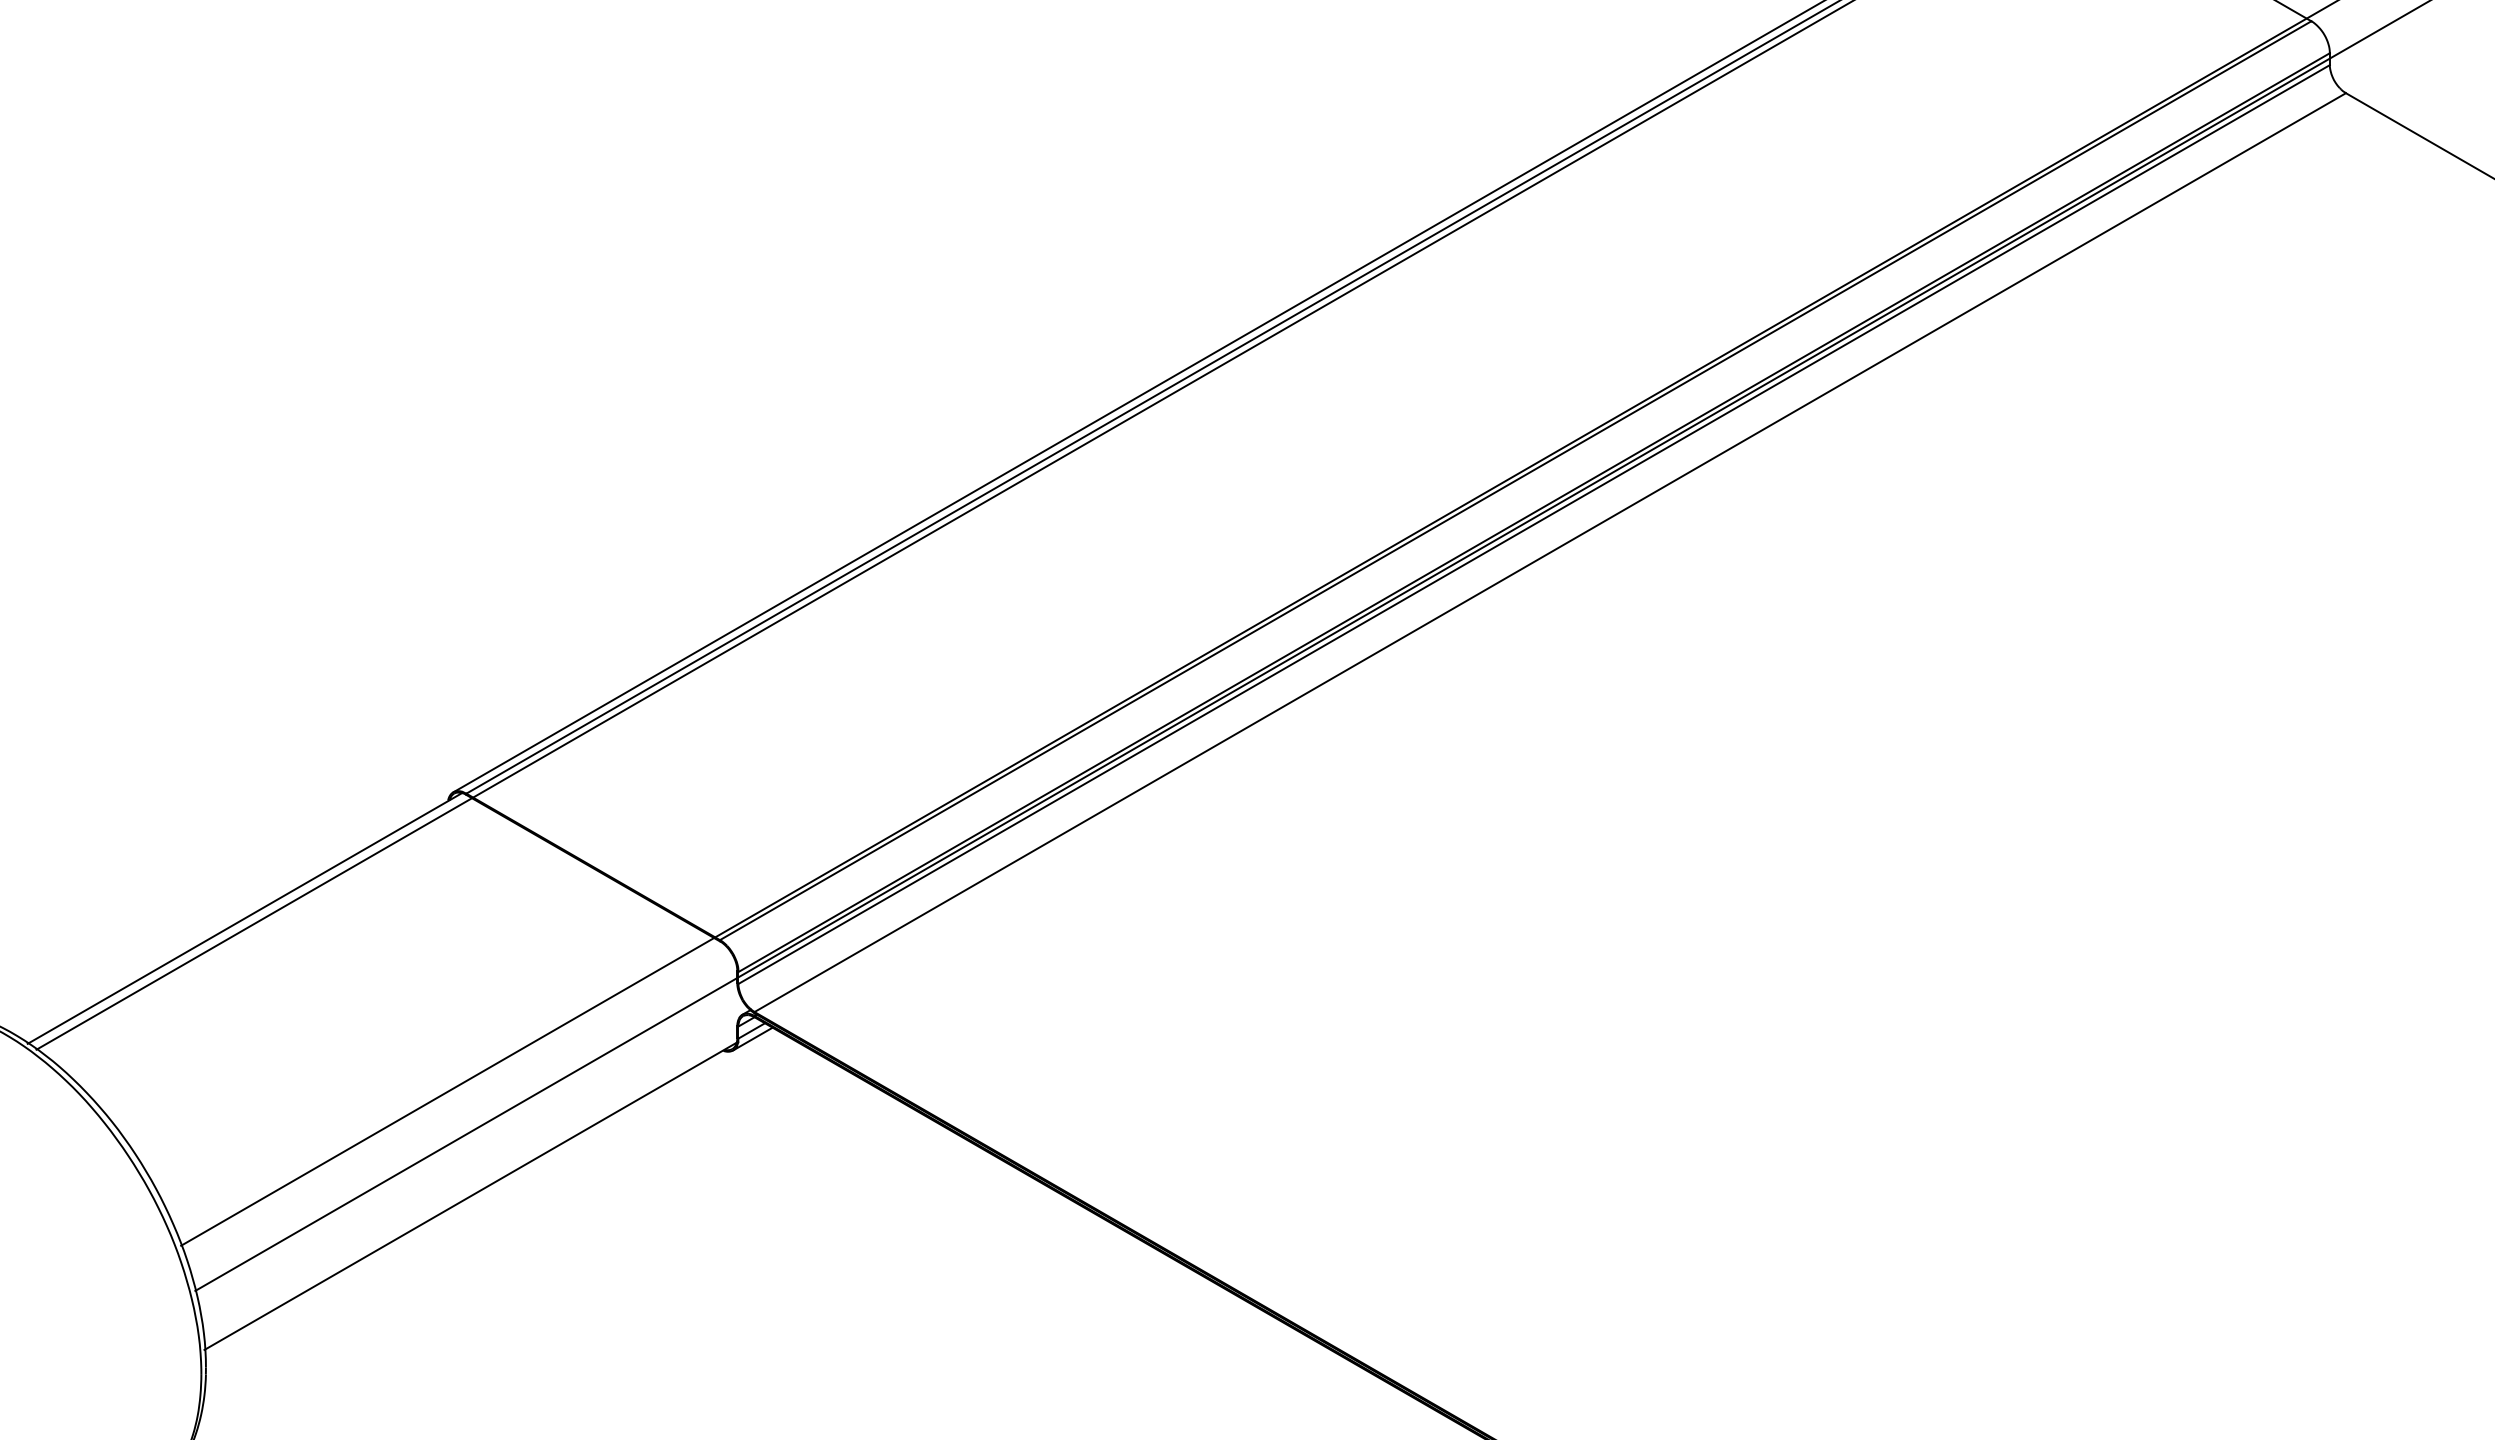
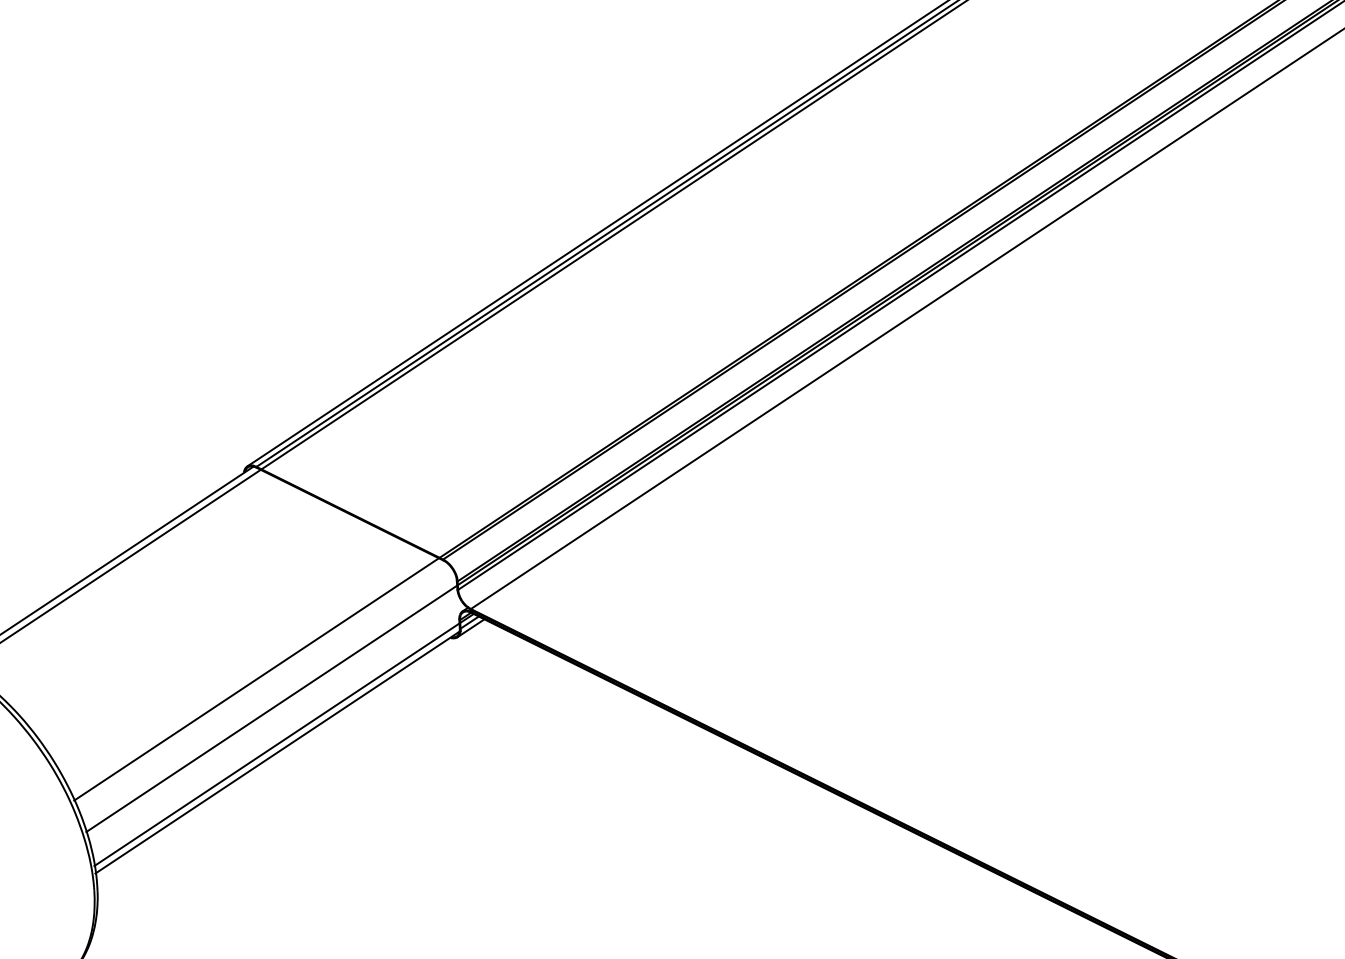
line: (480, 1179) -> (283, 740), added

